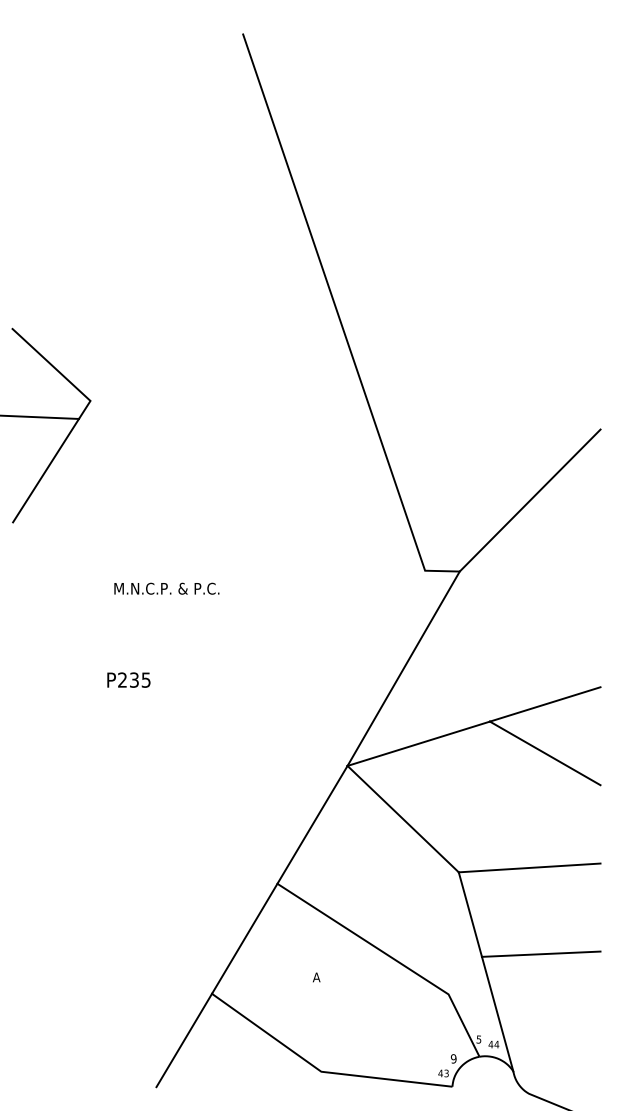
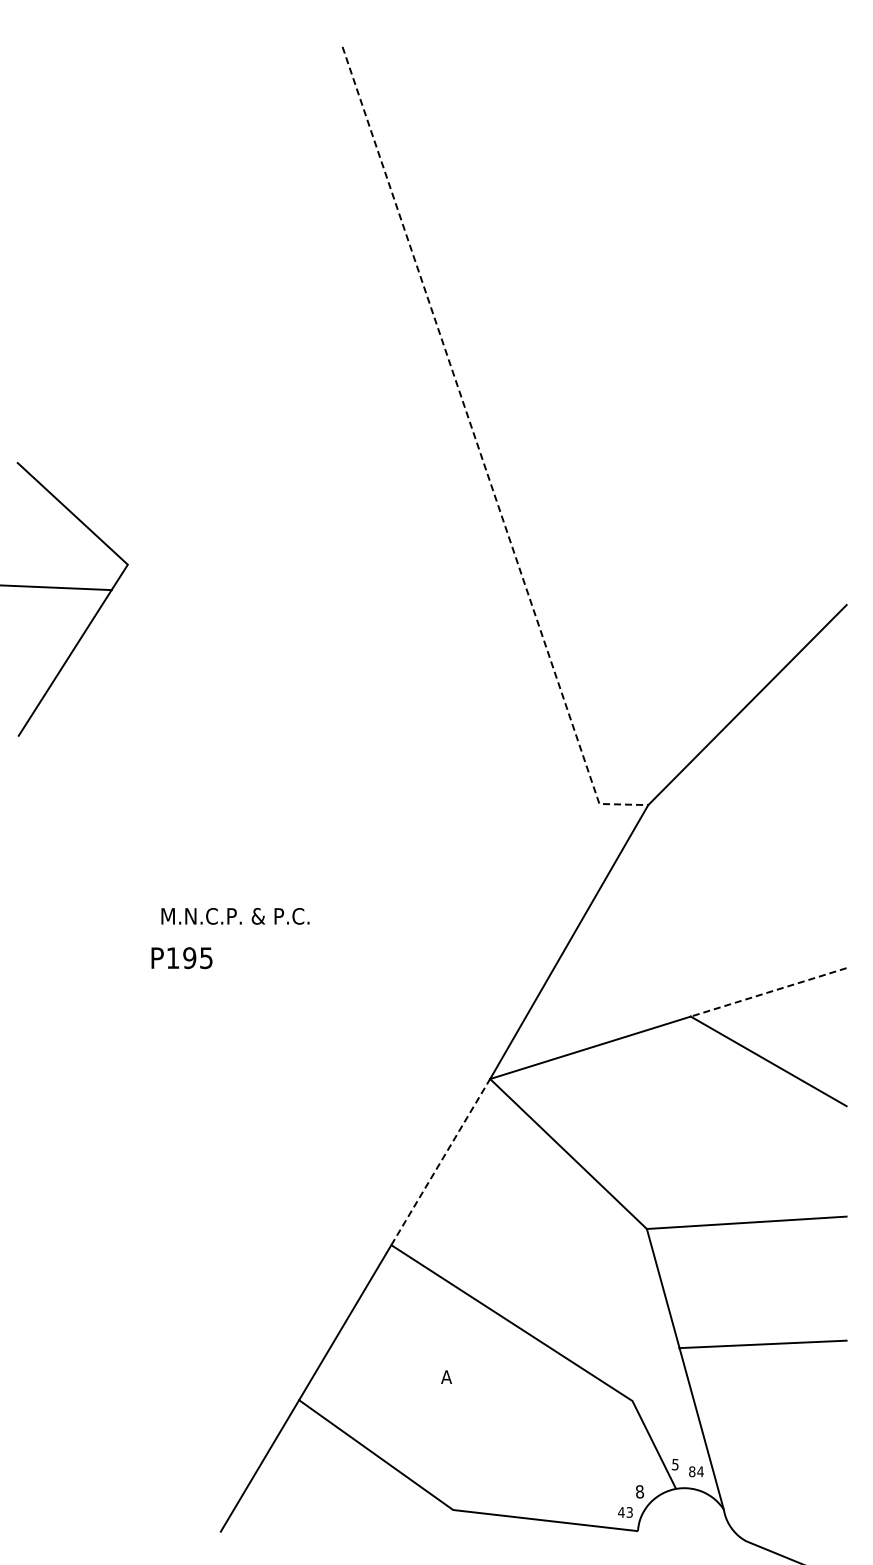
line: (340, 319) -> (479, 449), solid -> dashed
text: (166, 588) -> (235, 916), moved
text: (128, 679) -> (181, 957), P235 -> P195
line: (545, 704) -> (768, 992), solid -> dashed
line: (312, 825) -> (440, 1162), solid -> dashed
text: (490, 1044) -> (691, 1471), 44 -> 84
text: (453, 1058) -> (639, 1491), 9 -> 8

